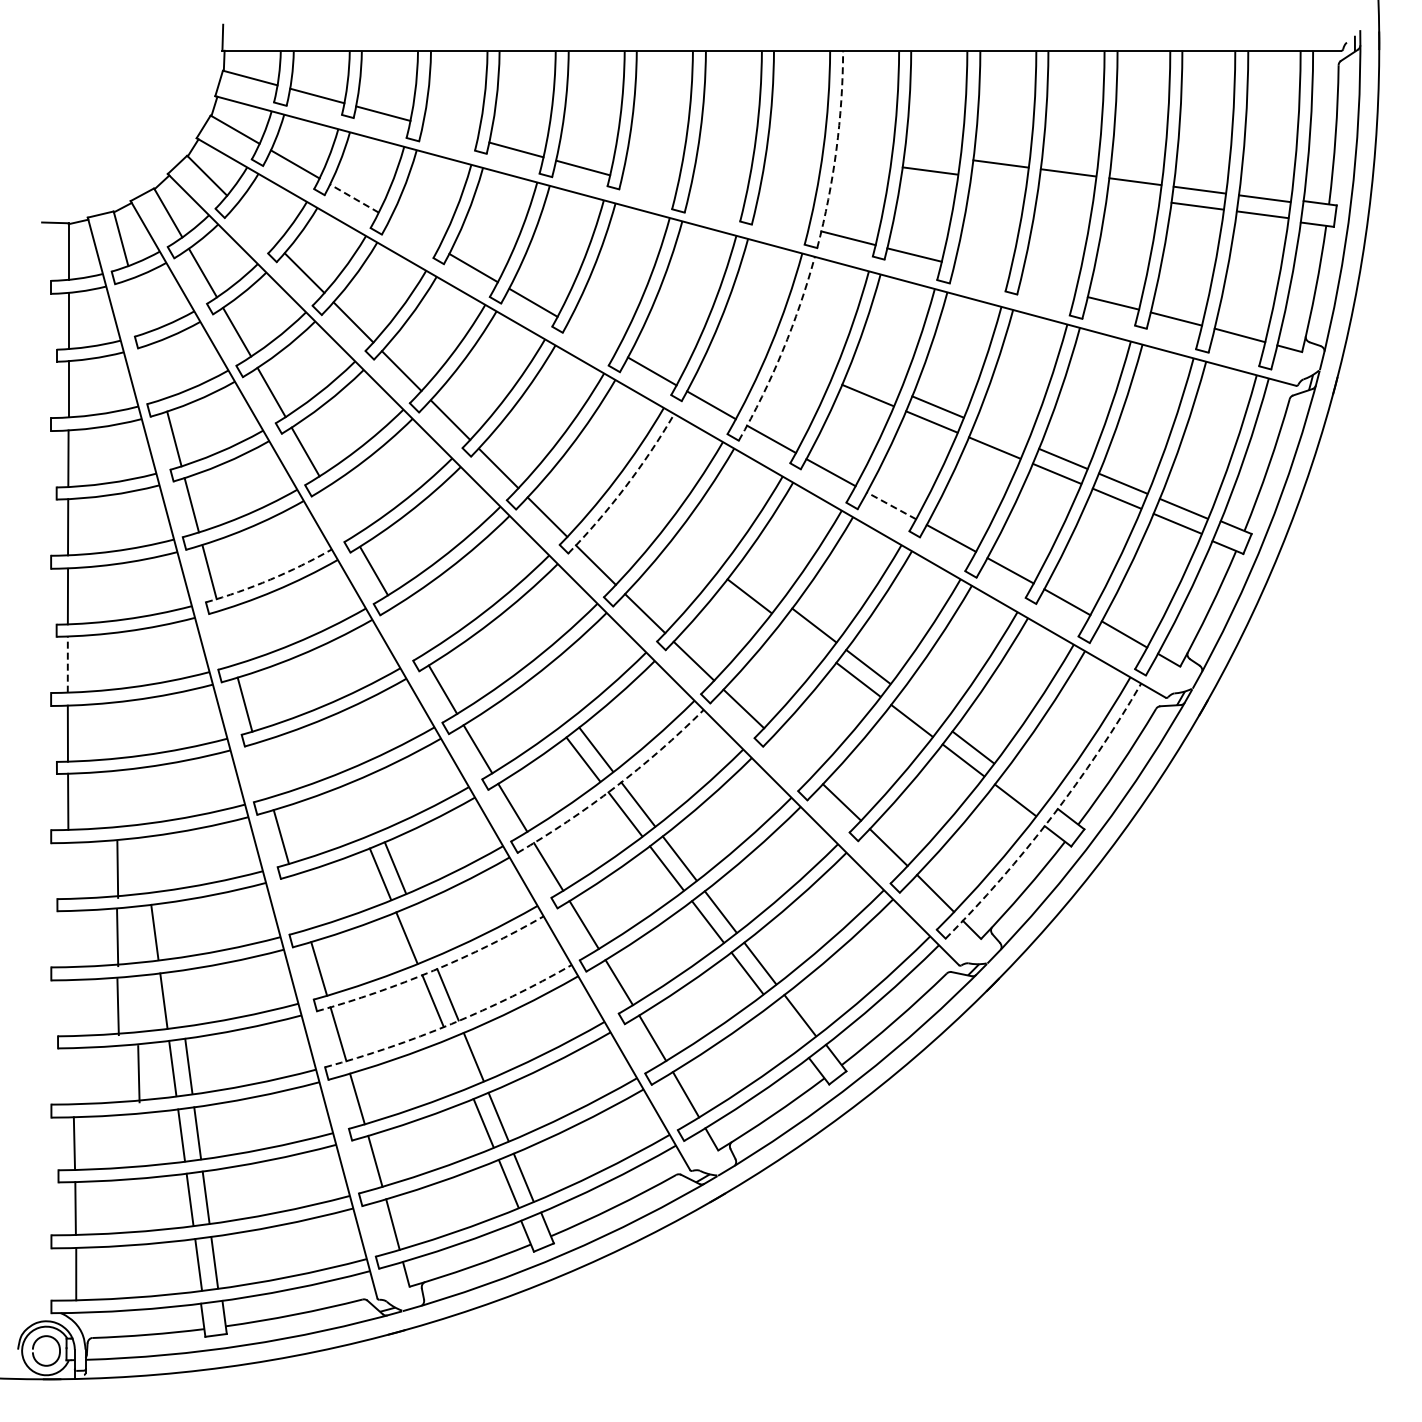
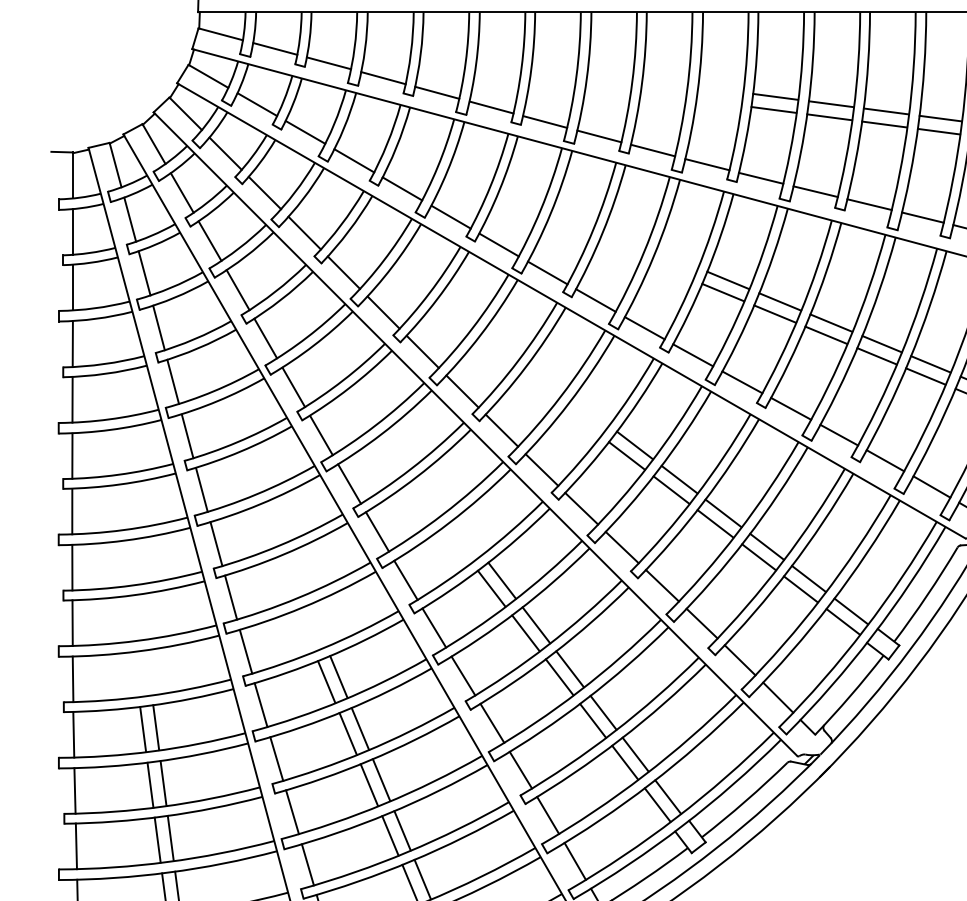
line: (450, 131) -> (383, 77), added
arc: (836, 150) -> (697, 93), dashed -> solid
line: (932, 154) -> (775, 96), added
line: (998, 179) -> (829, 116), added
line: (649, 185) -> (545, 121), added
line: (1065, 188) -> (883, 124), added
line: (1133, 197) -> (939, 131), added
line: (354, 198) -> (305, 132), dashed -> solid
line: (715, 203) -> (599, 136), added
line: (781, 220) -> (652, 150), added
line: (256, 224) -> (225, 153), added
line: (414, 233) -> (354, 160), added
line: (981, 271) -> (815, 191), added
line: (1047, 287) -> (869, 204), added
line: (138, 305) -> (129, 219), added
line: (592, 337) -> (499, 245), added
arc: (782, 351) -> (653, 256), dashed -> solid
line: (156, 371) -> (144, 273), added
line: (873, 380) -> (727, 280), added
line: (1000, 432) -> (831, 322), added
arc: (625, 486) -> (525, 366), dashed -> solid
line: (891, 505) -> (742, 382), dashed -> solid
line: (339, 512) -> (293, 387), added
arc: (270, 579) -> (237, 442), dashed -> solid
line: (759, 583) -> (634, 445), added
line: (408, 630) -> (349, 483), added
line: (226, 638) -> (201, 490), added
line: (804, 638) -> (671, 490), added
line: (67, 664) -> (72, 511), dashed -> solid
line: (921, 708) -> (766, 547), added
line: (792, 755) -> (661, 585), added
line: (262, 770) -> (230, 597), added
arc: (615, 787) -> (517, 611), dashed -> solid
line: (1024, 787) -> (850, 611), added
arc: (1051, 817) -> (872, 635), dashed -> solid
line: (117, 869) -> (72, 678), moved
line: (299, 902) -> (260, 705), added
line: (170, 929) -> (155, 726), added
line: (421, 931) -> (360, 728), added
line: (117, 937) -> (73, 734), moved
arc: (433, 970) -> (369, 760), dashed -> solid
line: (179, 998) -> (163, 783), added
line: (117, 1007) -> (74, 791), moved
arc: (451, 1023) -> (384, 803), dashed -> solid
line: (787, 1025) -> (657, 805), added
line: (458, 1063) -> (390, 836), added
line: (138, 1074) -> (76, 846), moved

